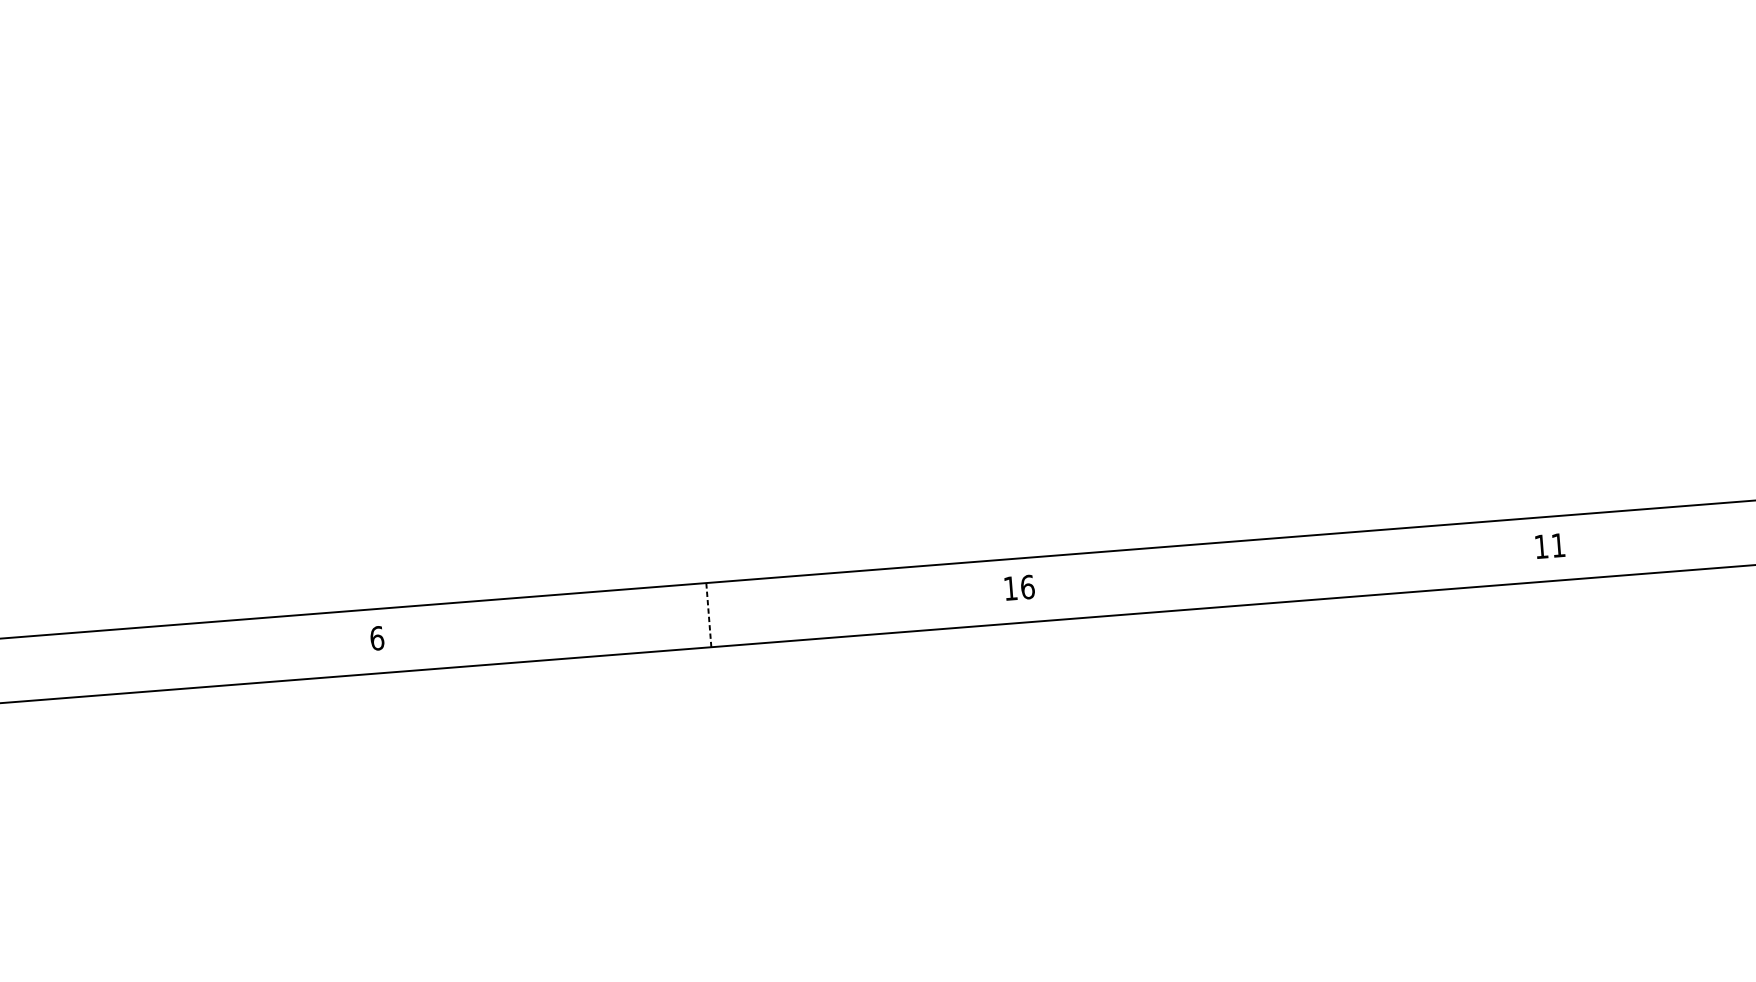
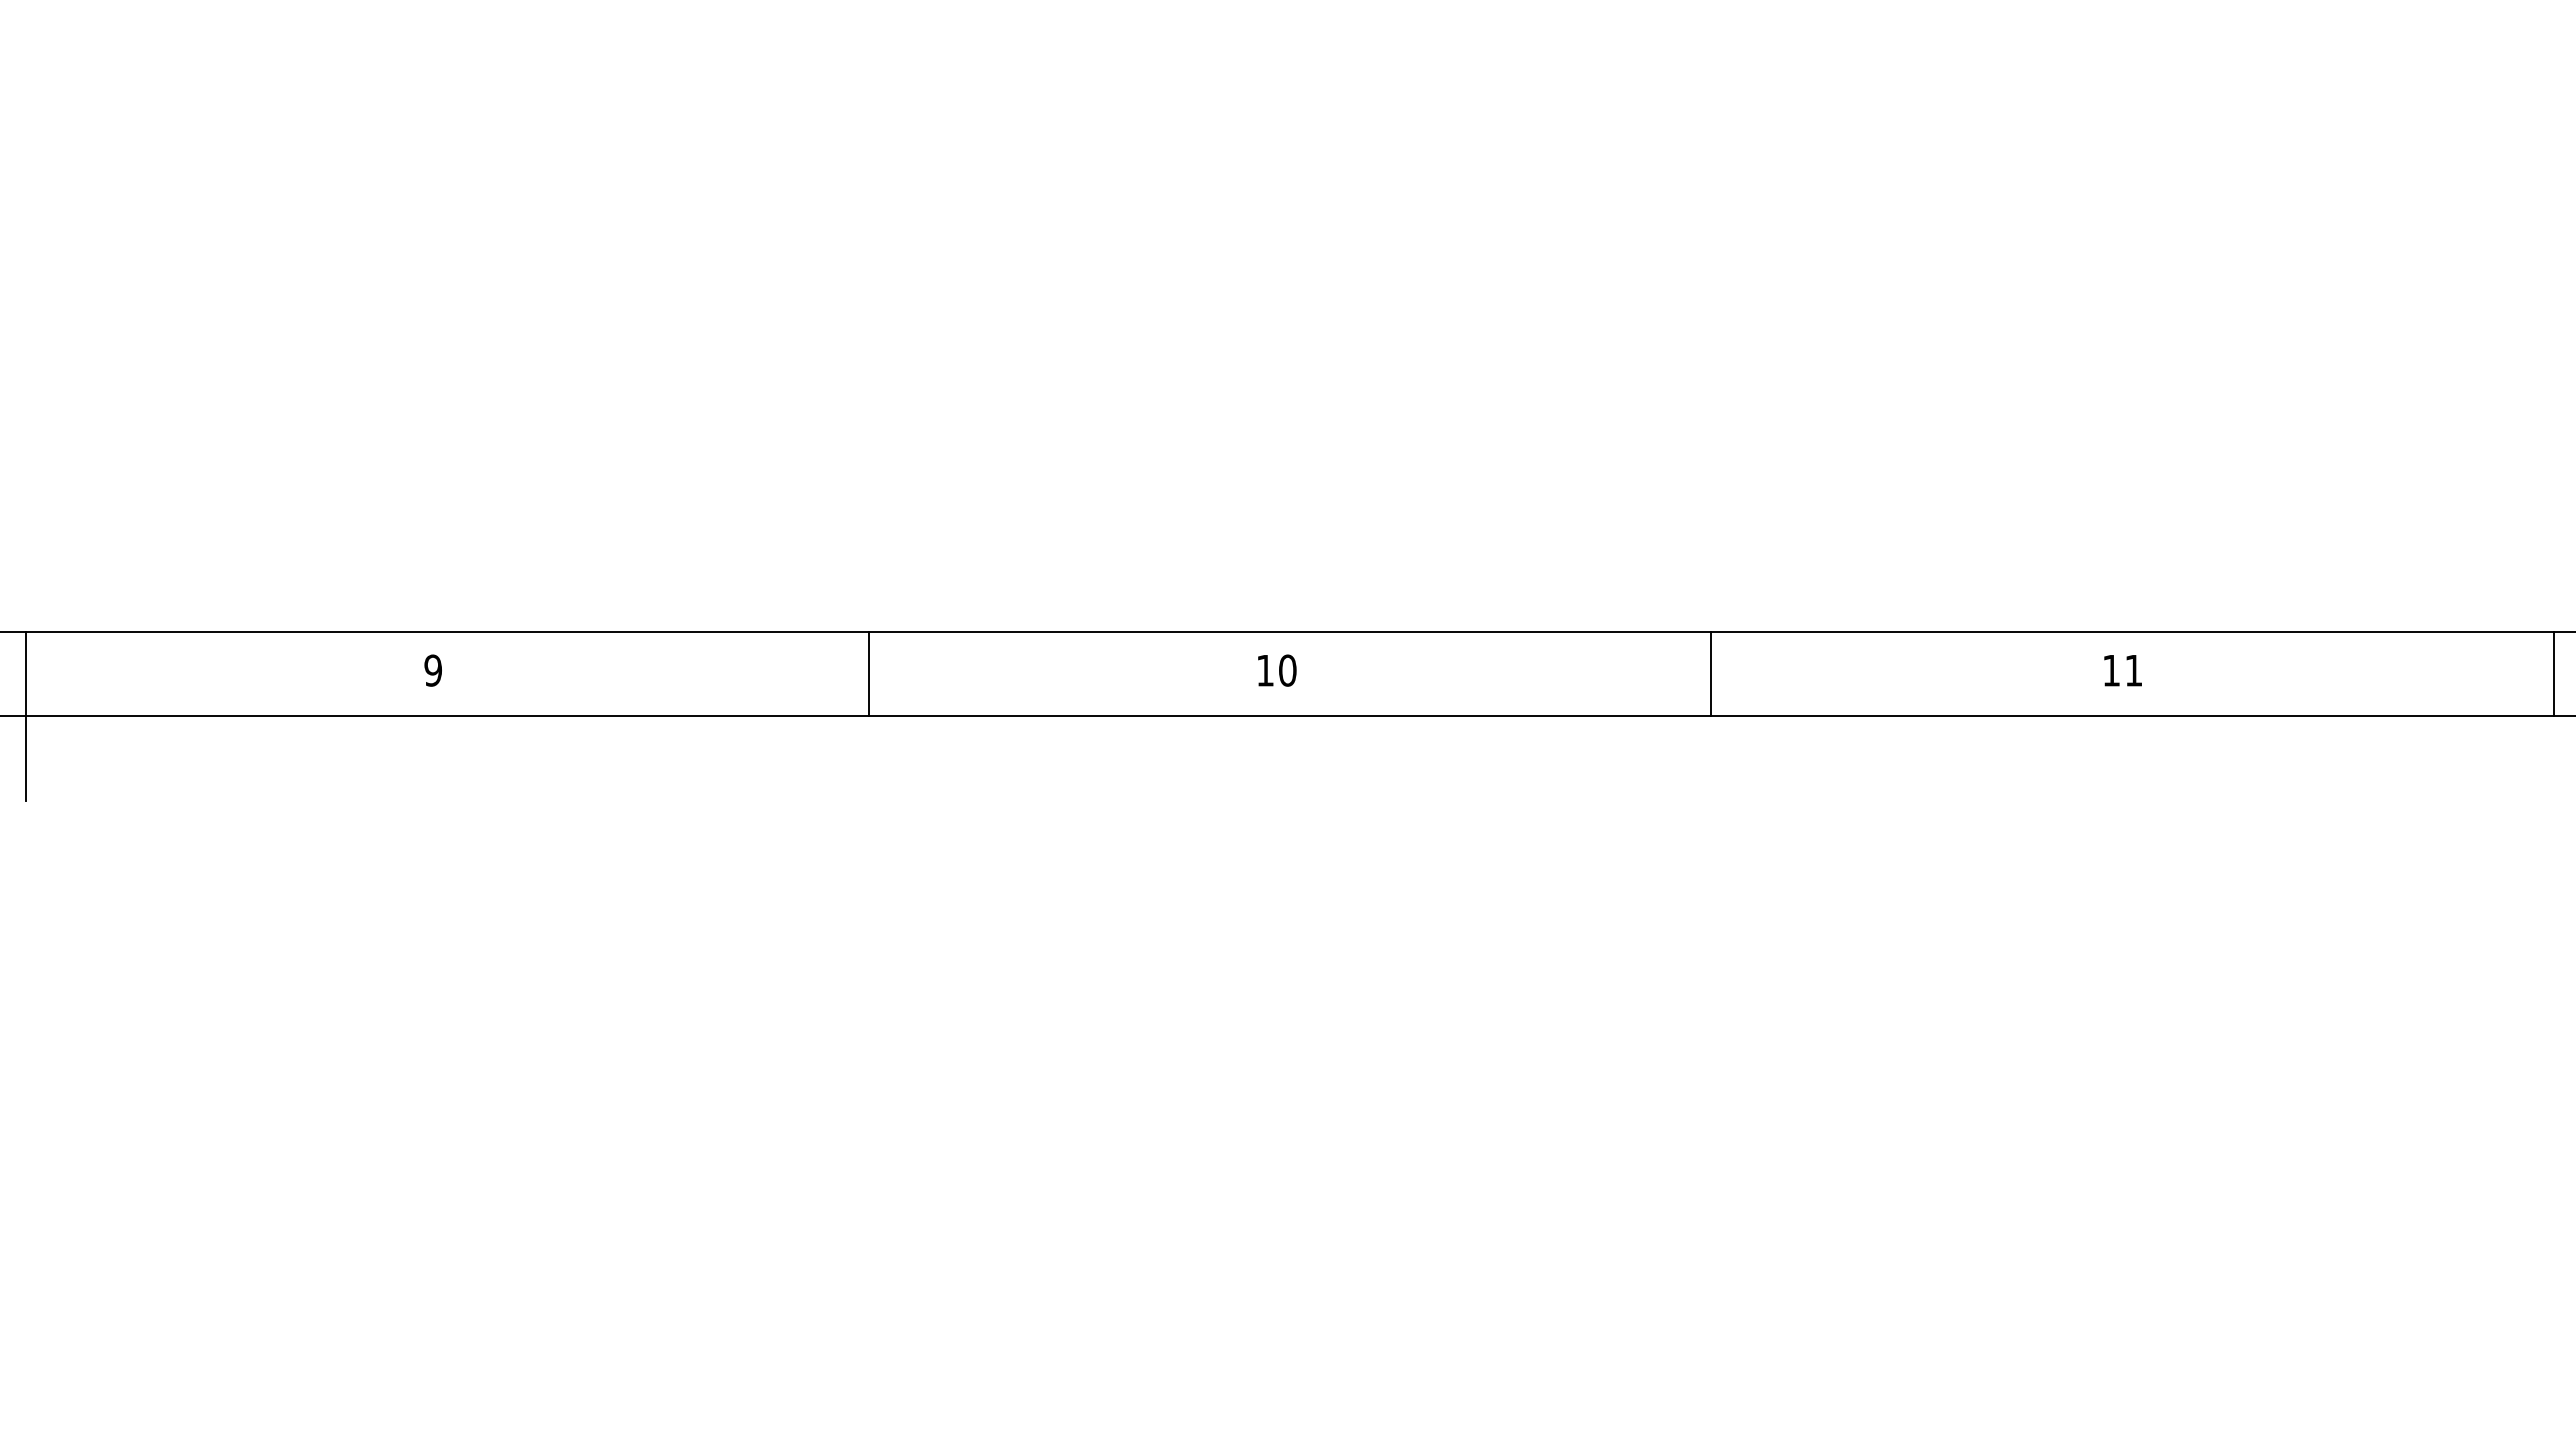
text: (1549, 546) -> (2122, 670), moved
line: (1350, 564) -> (1711, 674), added
text: (1027, 587) -> (1287, 670), 16 -> 10
line: (708, 614) -> (868, 673), dashed -> solid
text: (377, 638) -> (433, 670), 6 -> 9
line: (69, 697) -> (25, 716), added

